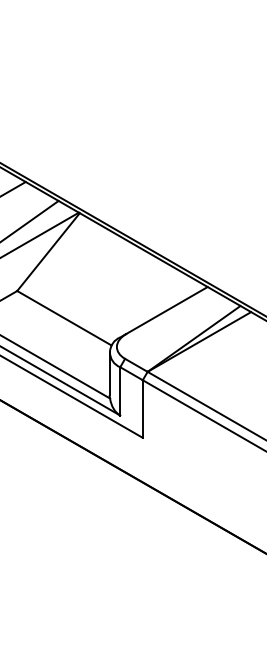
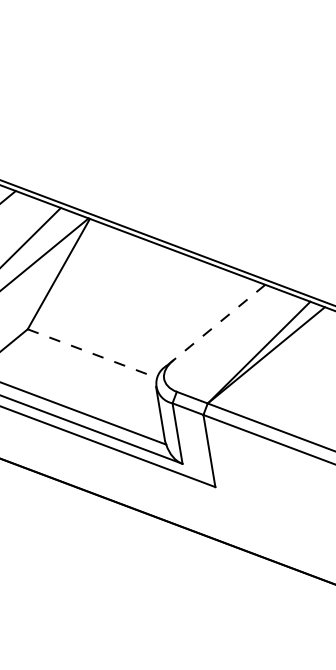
line: (166, 310) -> (218, 322), solid -> dashed
line: (64, 318) -> (92, 353), solid -> dashed

